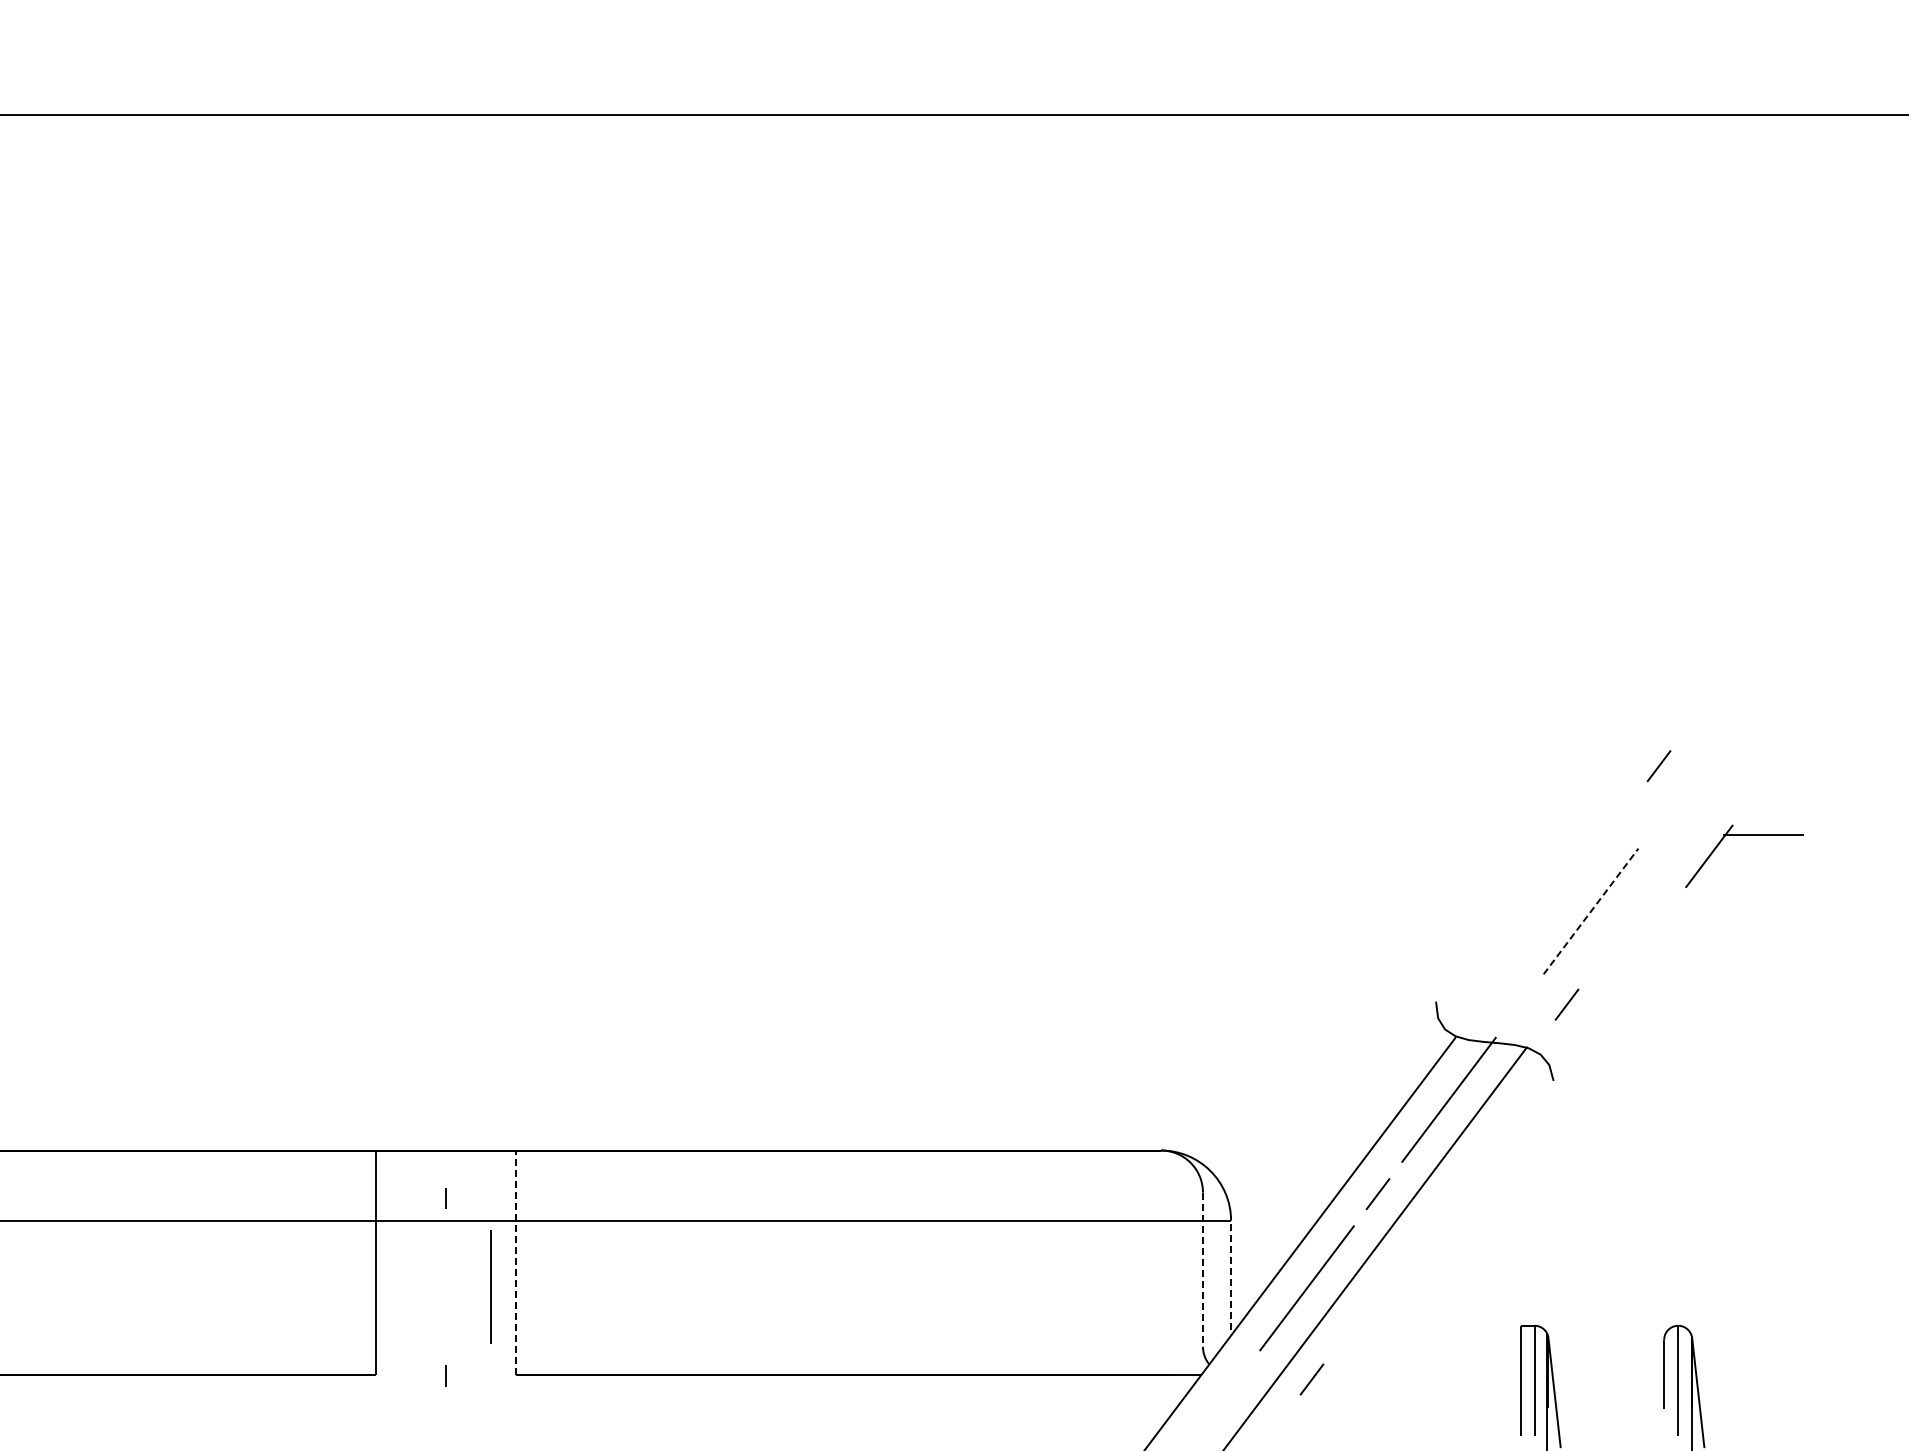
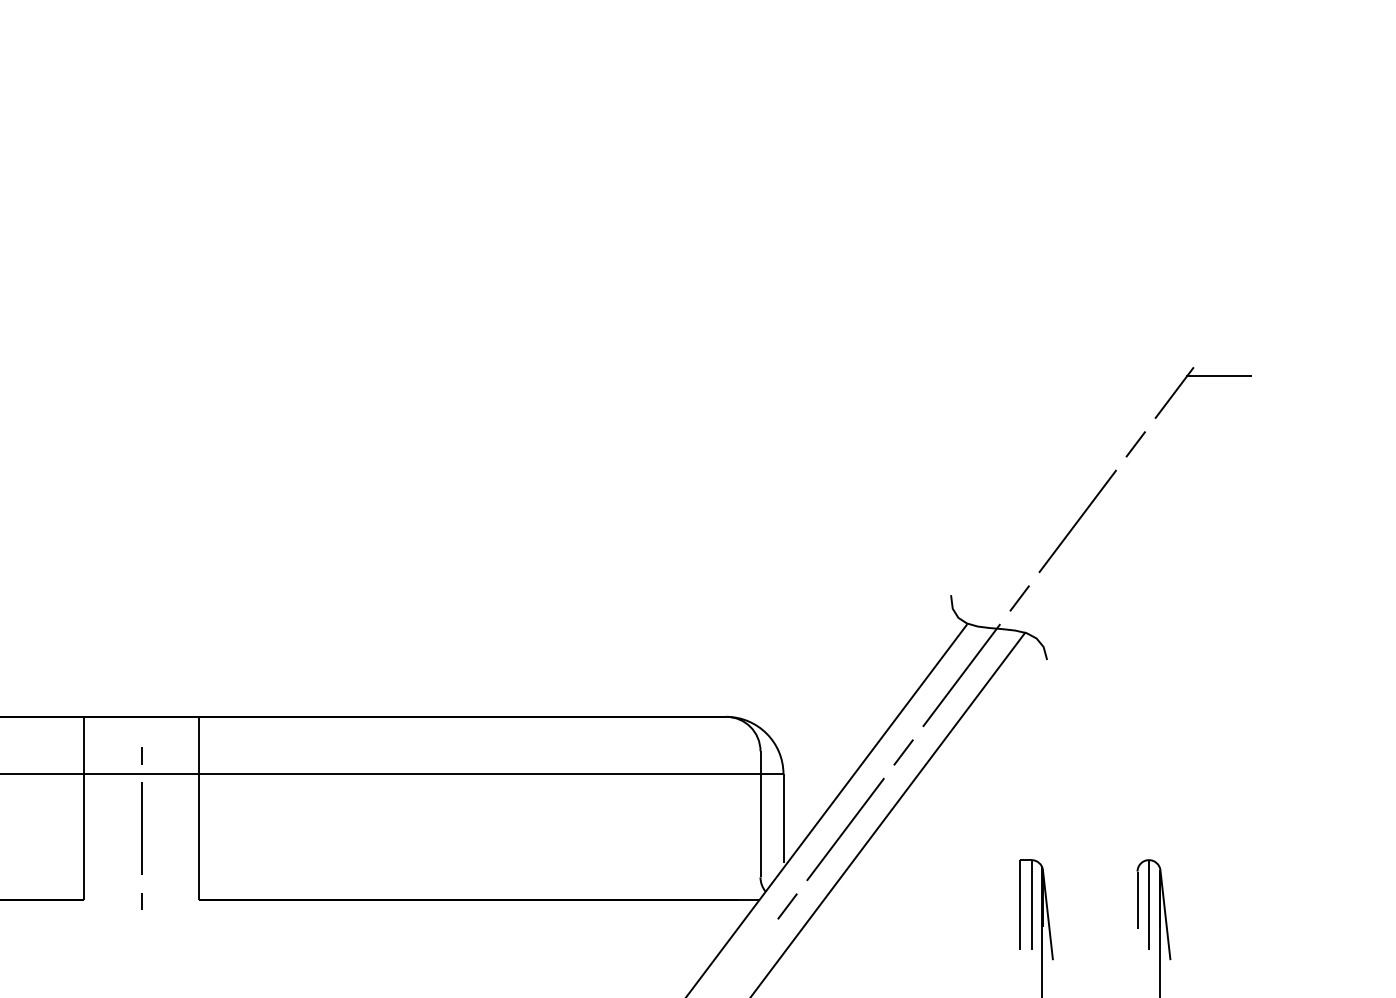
line: (1658, 766) -> (1135, 444), moved
part: (1744, 835) -> (1203, 375), moved
line: (1591, 911) -> (1078, 521), dashed -> solid
line: (1566, 1004) -> (1019, 598), moved
line: (516, 1262) -> (199, 808), dashed -> solid
line: (1202, 1270) -> (760, 814), dashed -> solid
line: (1231, 1275) -> (783, 819), dashed -> solid
line: (490, 1286) -> (141, 828), moved
line: (1311, 1379) -> (787, 906), moved

